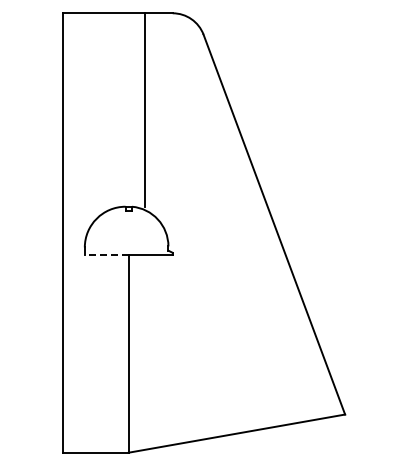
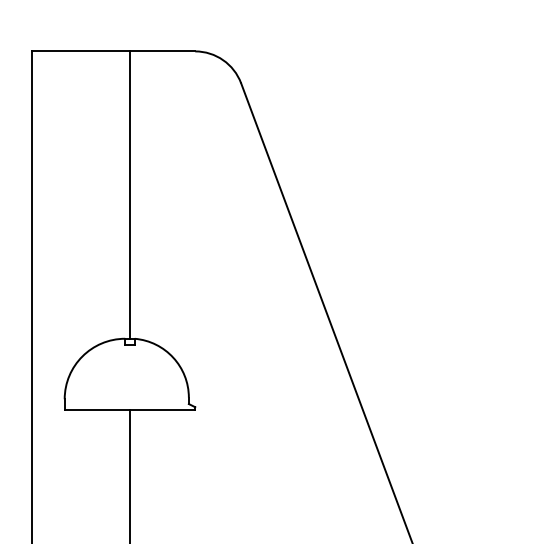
line: (144, 109) -> (129, 194), moved
line: (106, 254) -> (96, 409), dashed -> solid

